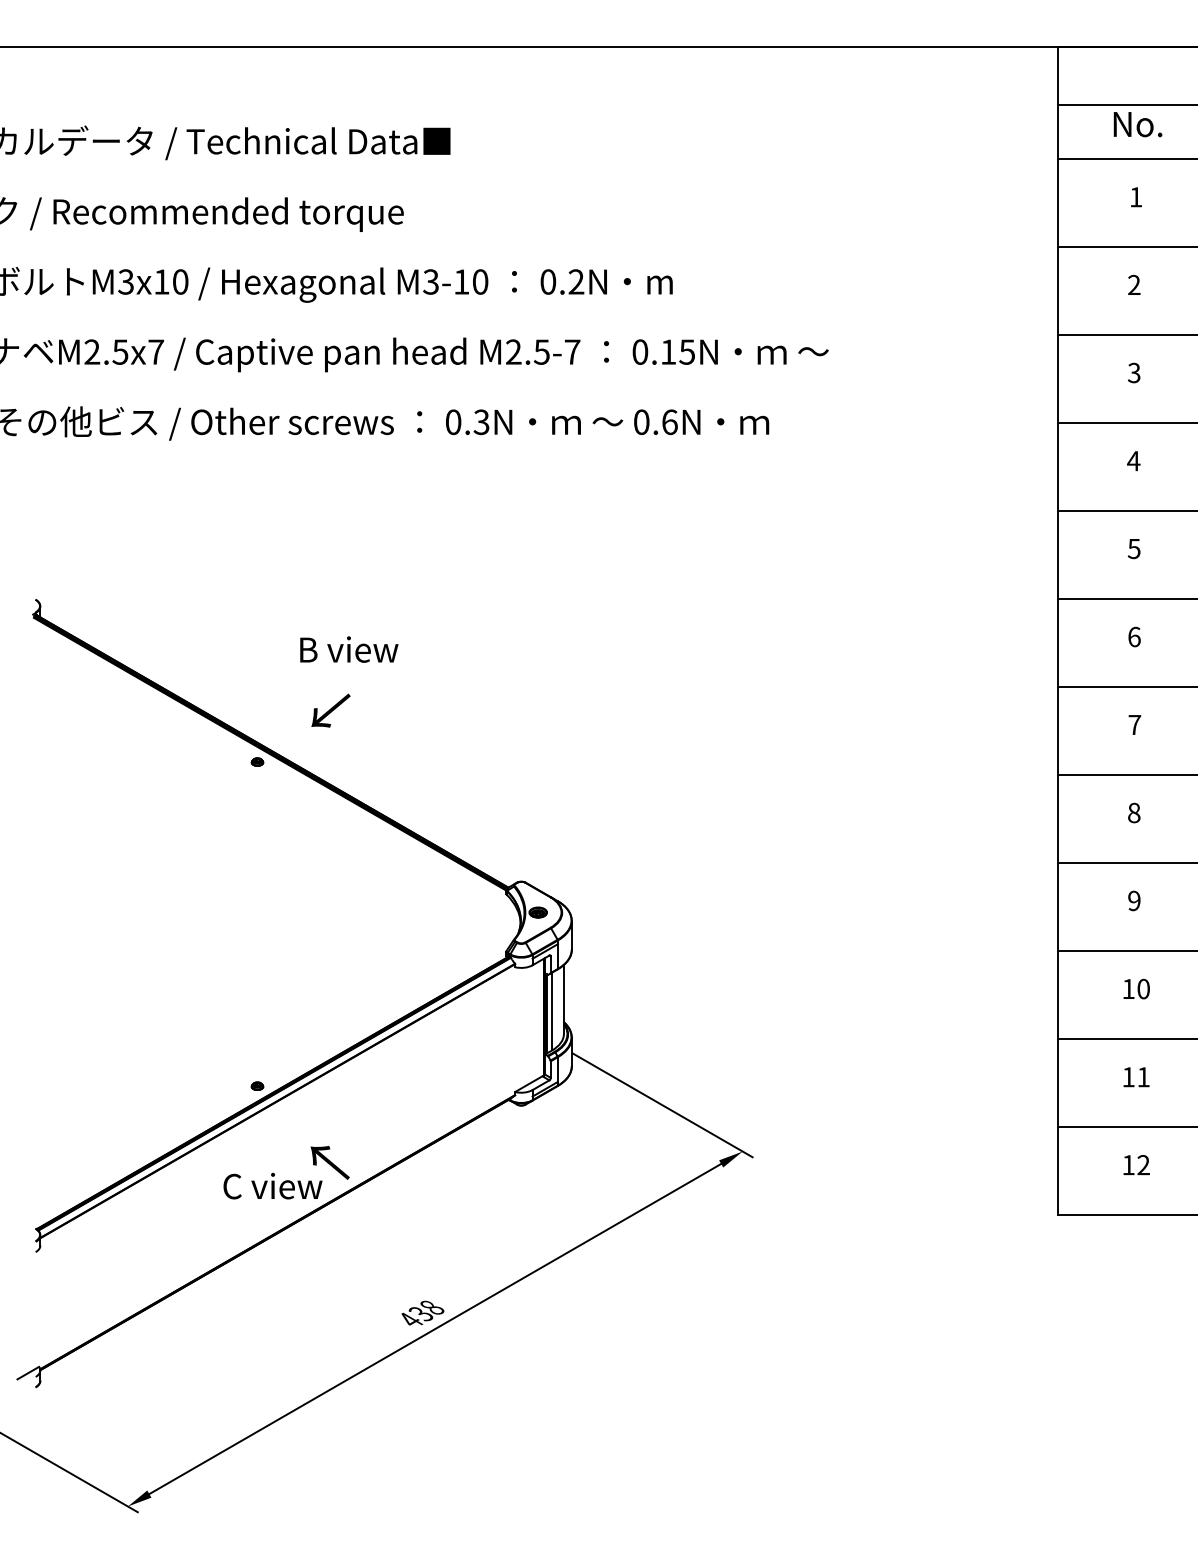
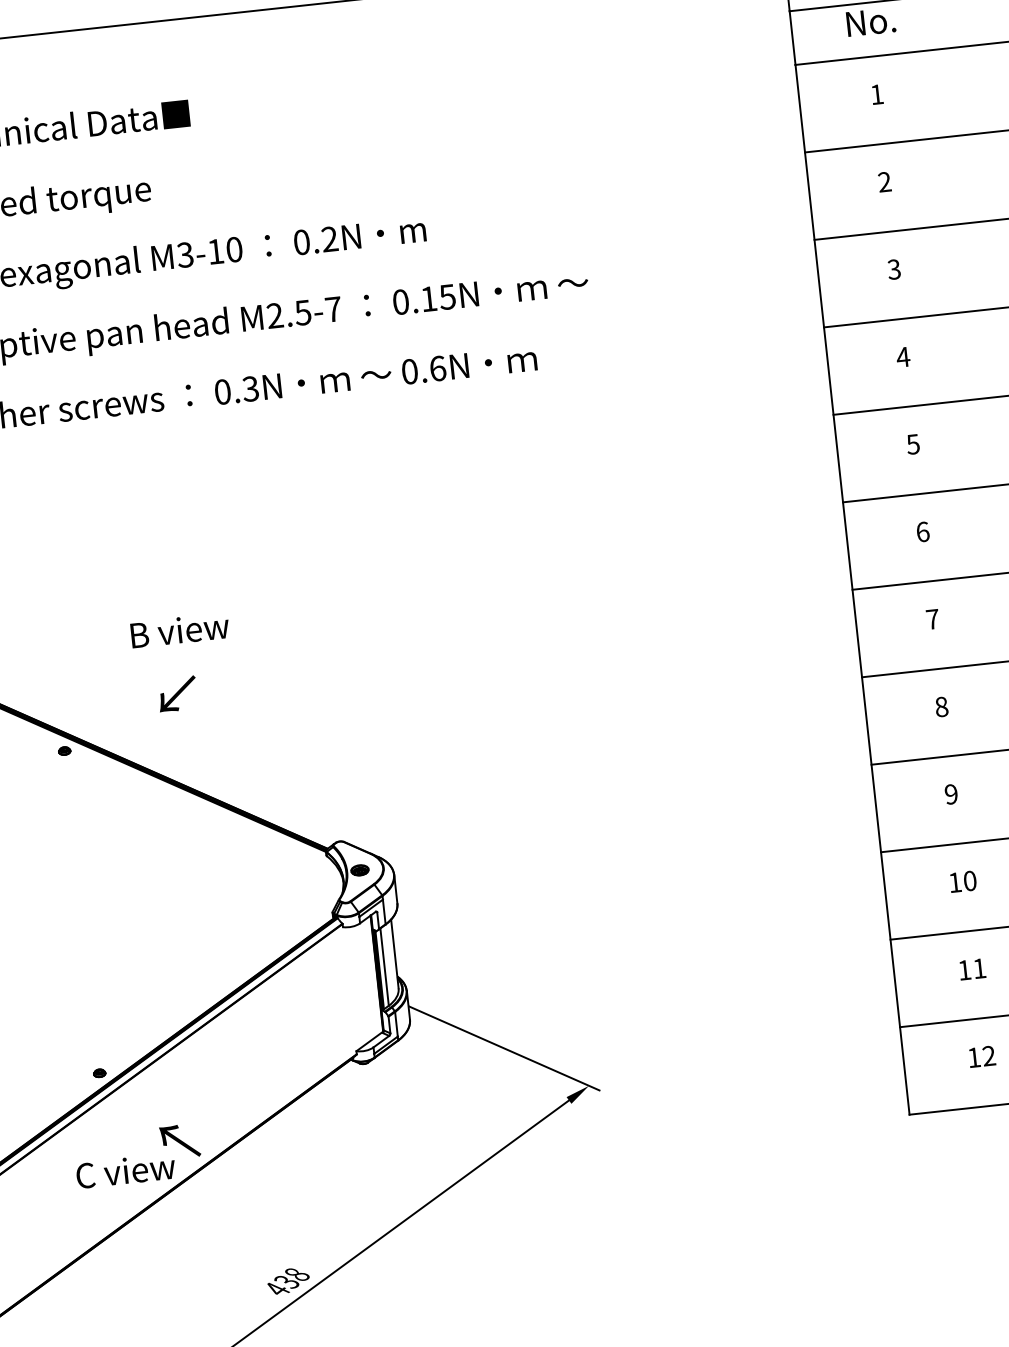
text: (349, 649) -> (180, 630), moved
text: (330, 710) -> (177, 693), moved

